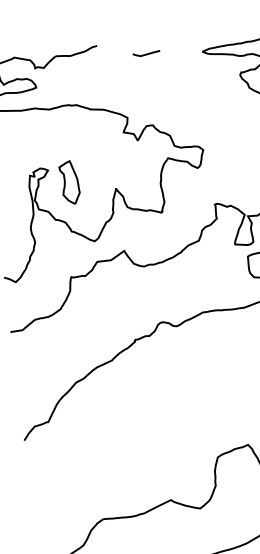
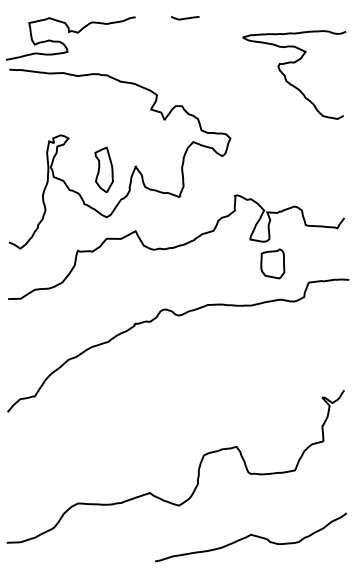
curve: (145, 54) -> (184, 18), moved
part: (69, 182) -> (103, 169), moved

